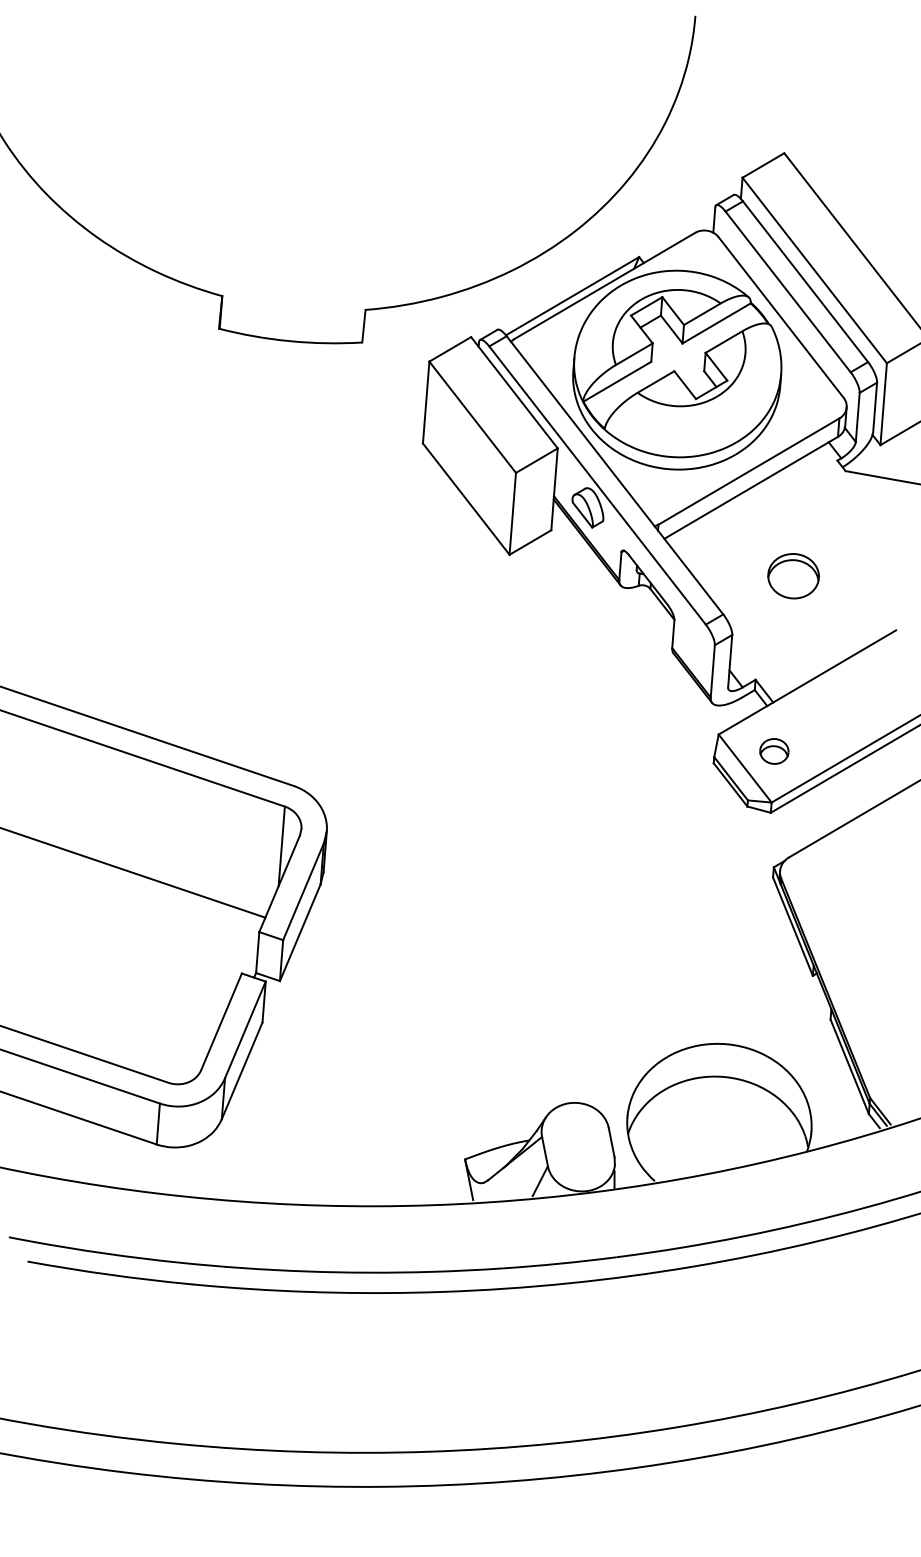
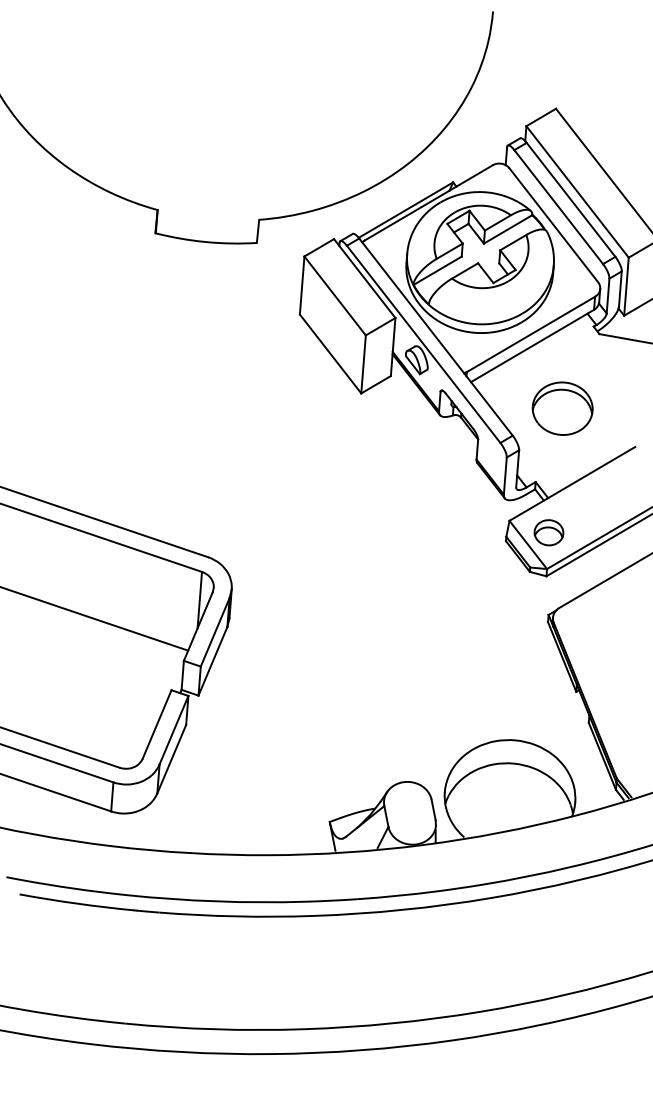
part: (793, 576) -> (562, 408), size x1.67
part: (773, 750) -> (548, 532), size x1.43

